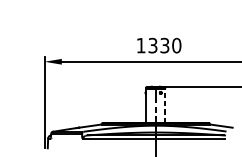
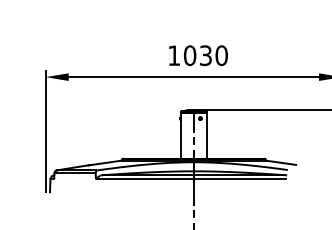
text: (152, 45) -> (189, 55), 1330 -> 1030
line: (165, 105) -> (206, 135), dashed -> solid

